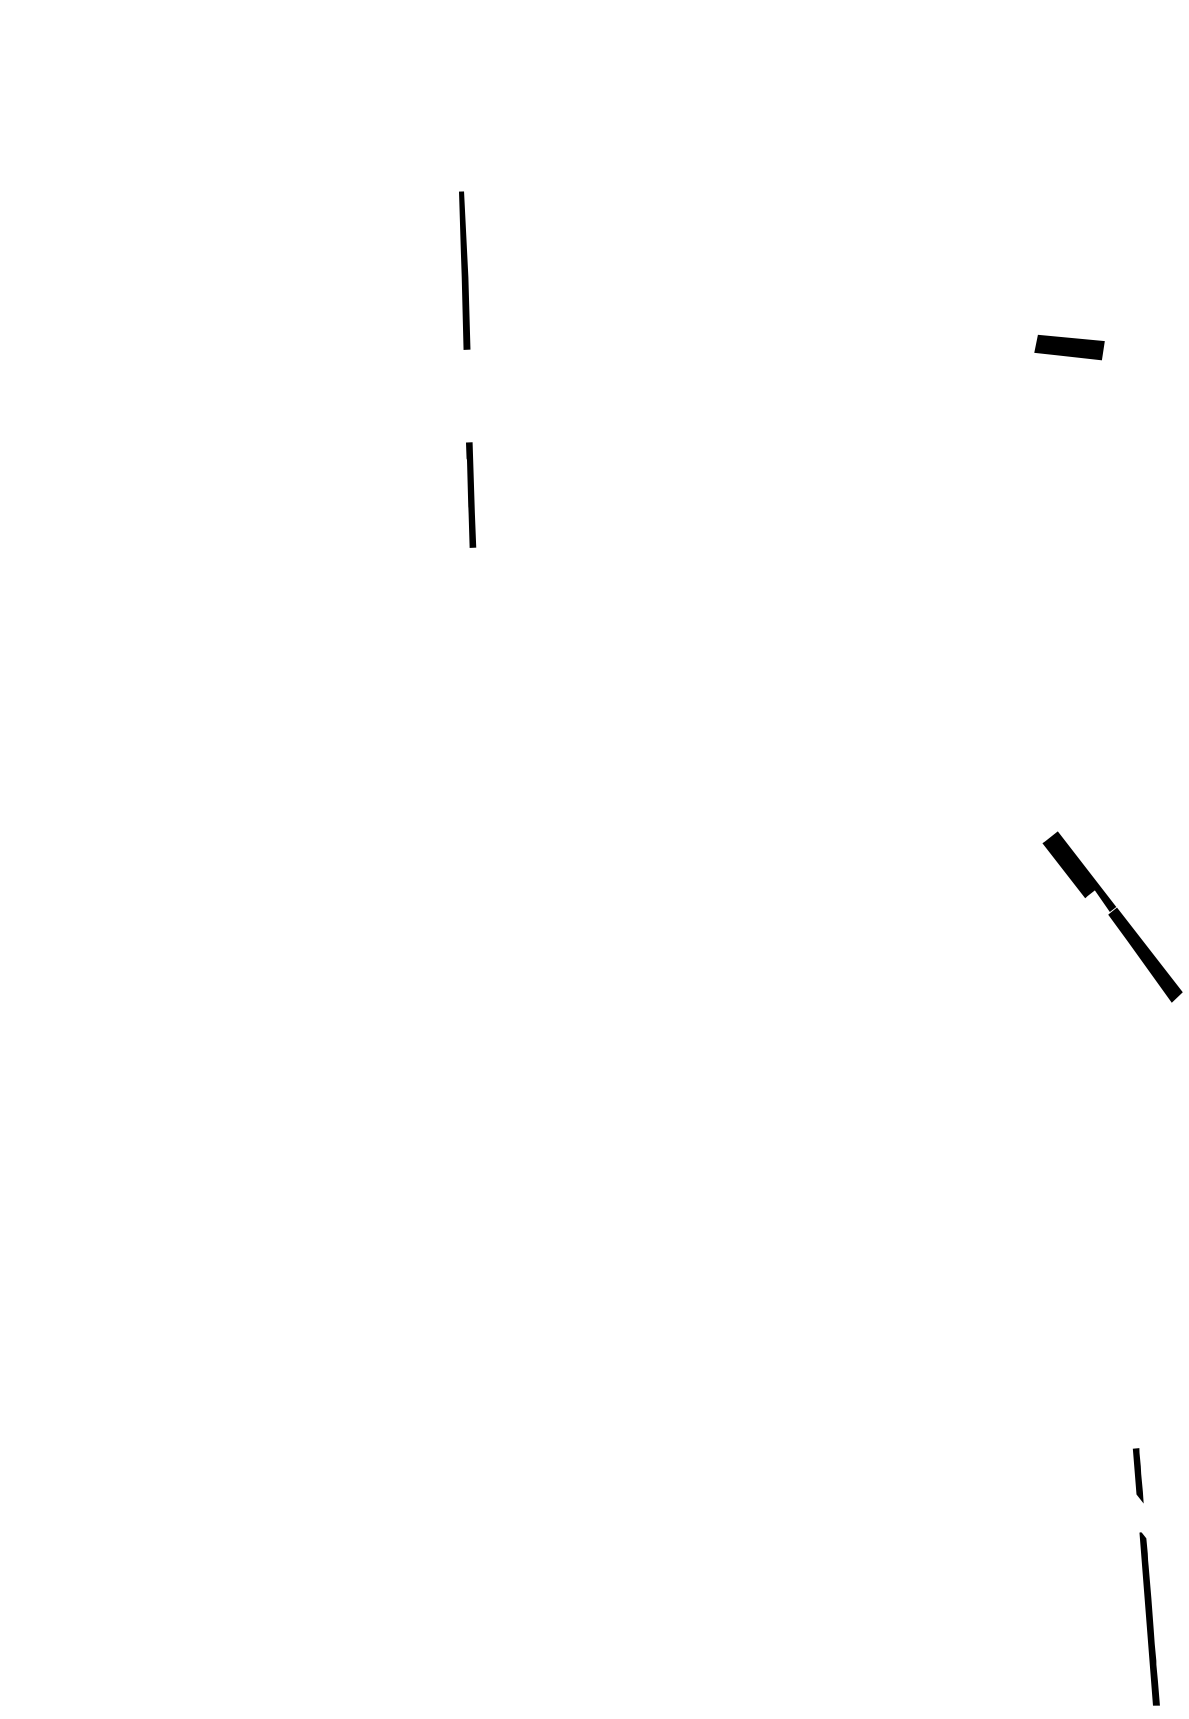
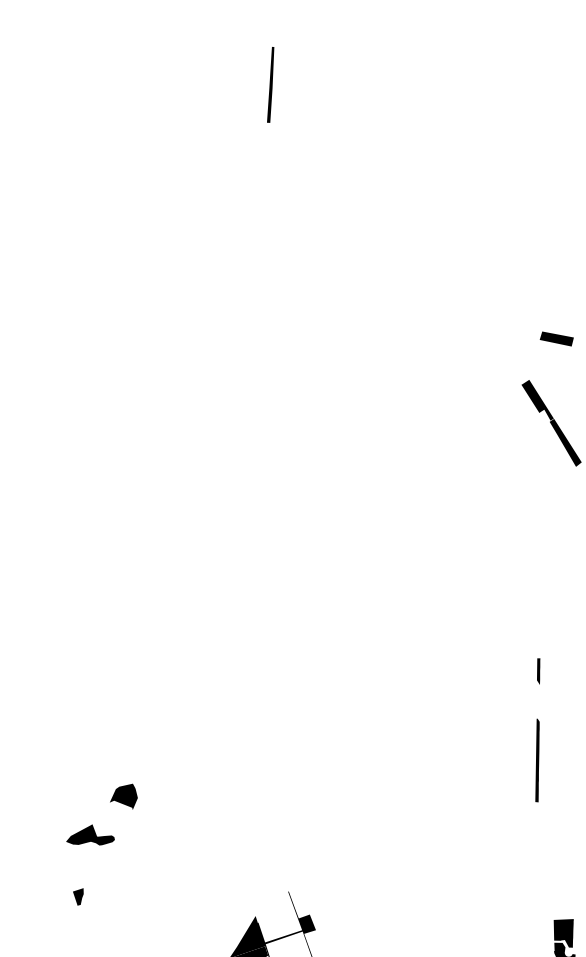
part: (1068, 346) -> (556, 338), moved
line: (470, 495) -> (263, 192), removed
line: (1137, 1475) -> (538, 671), moved

